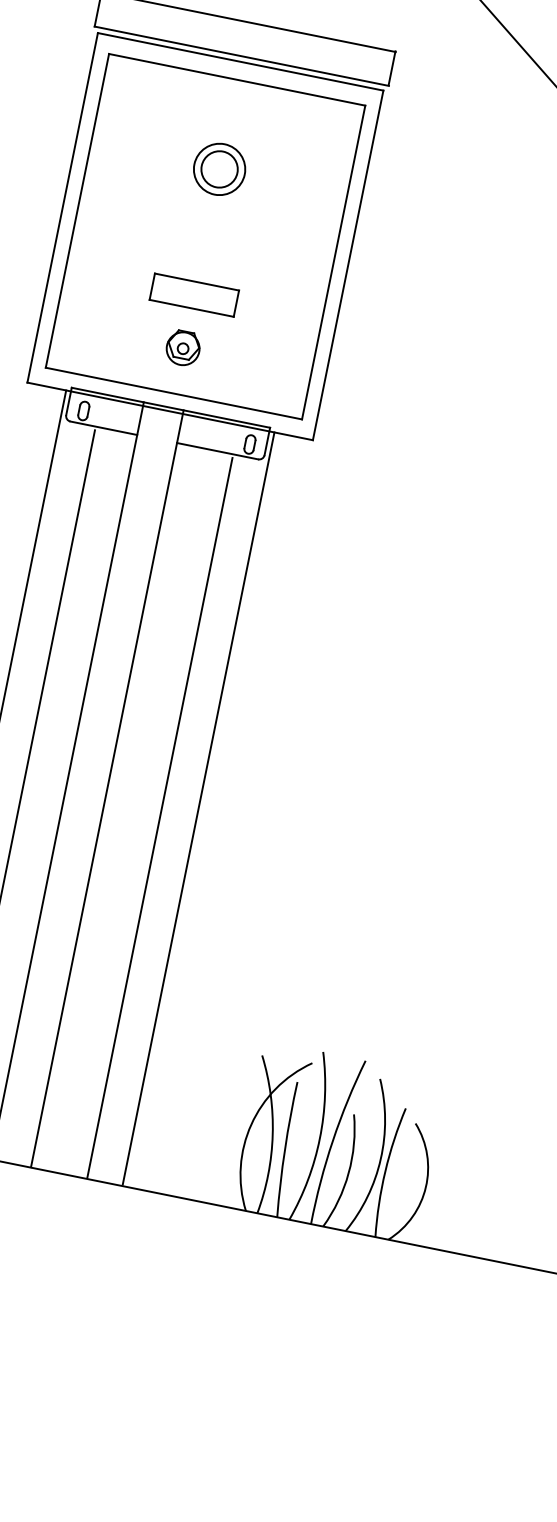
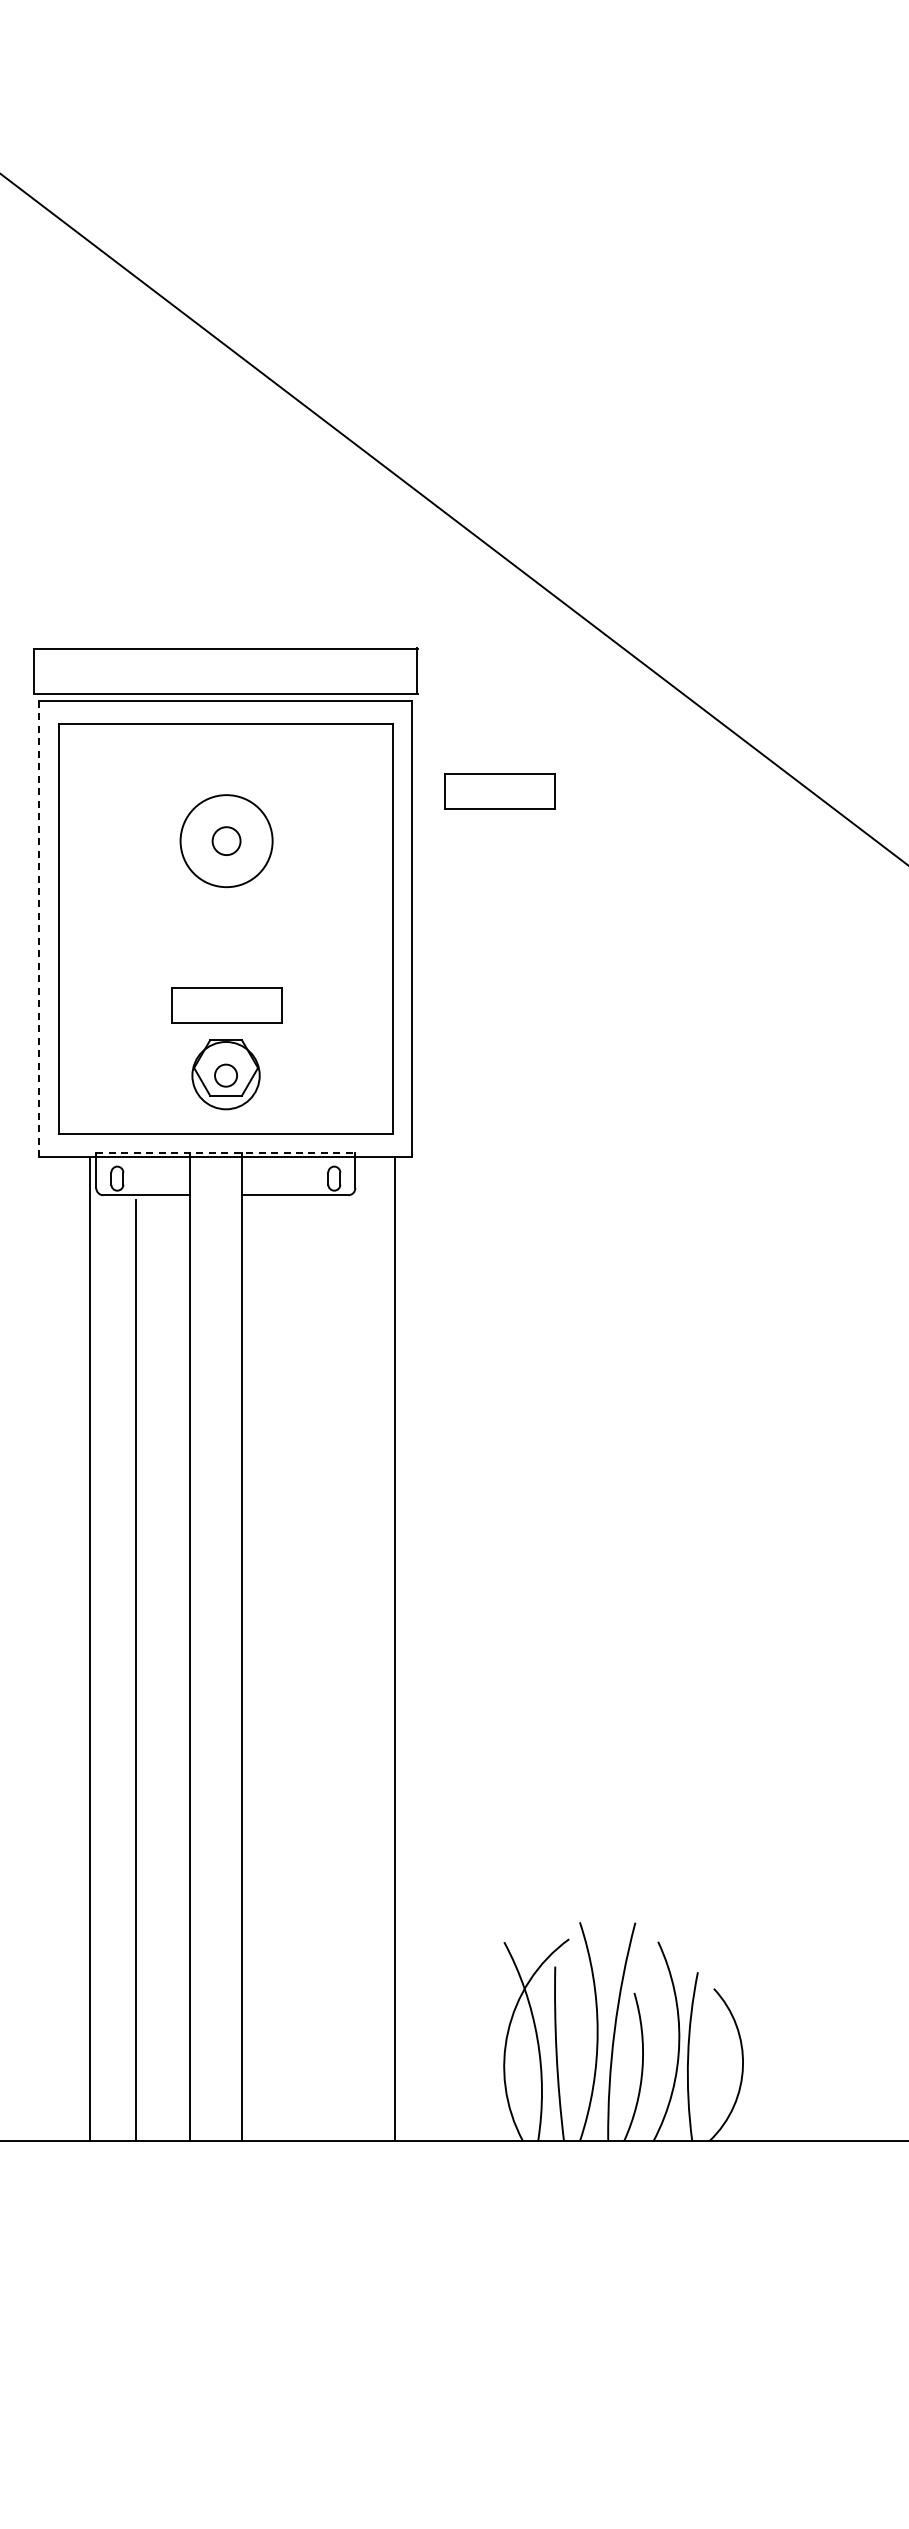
circle: (219, 168) -> (226, 840), size x0.6
circle: (219, 169) -> (226, 841), size x1.4
part: (436, 173) -> (499, 791), added
line: (62, 208) -> (39, 929), solid -> dashed
part: (183, 348) -> (226, 1074), size x1.6
line: (170, 407) -> (225, 1152), solid -> dashed
line: (198, 808) -> (394, 1648), moved
line: (159, 817) -> (315, 1669), removed

